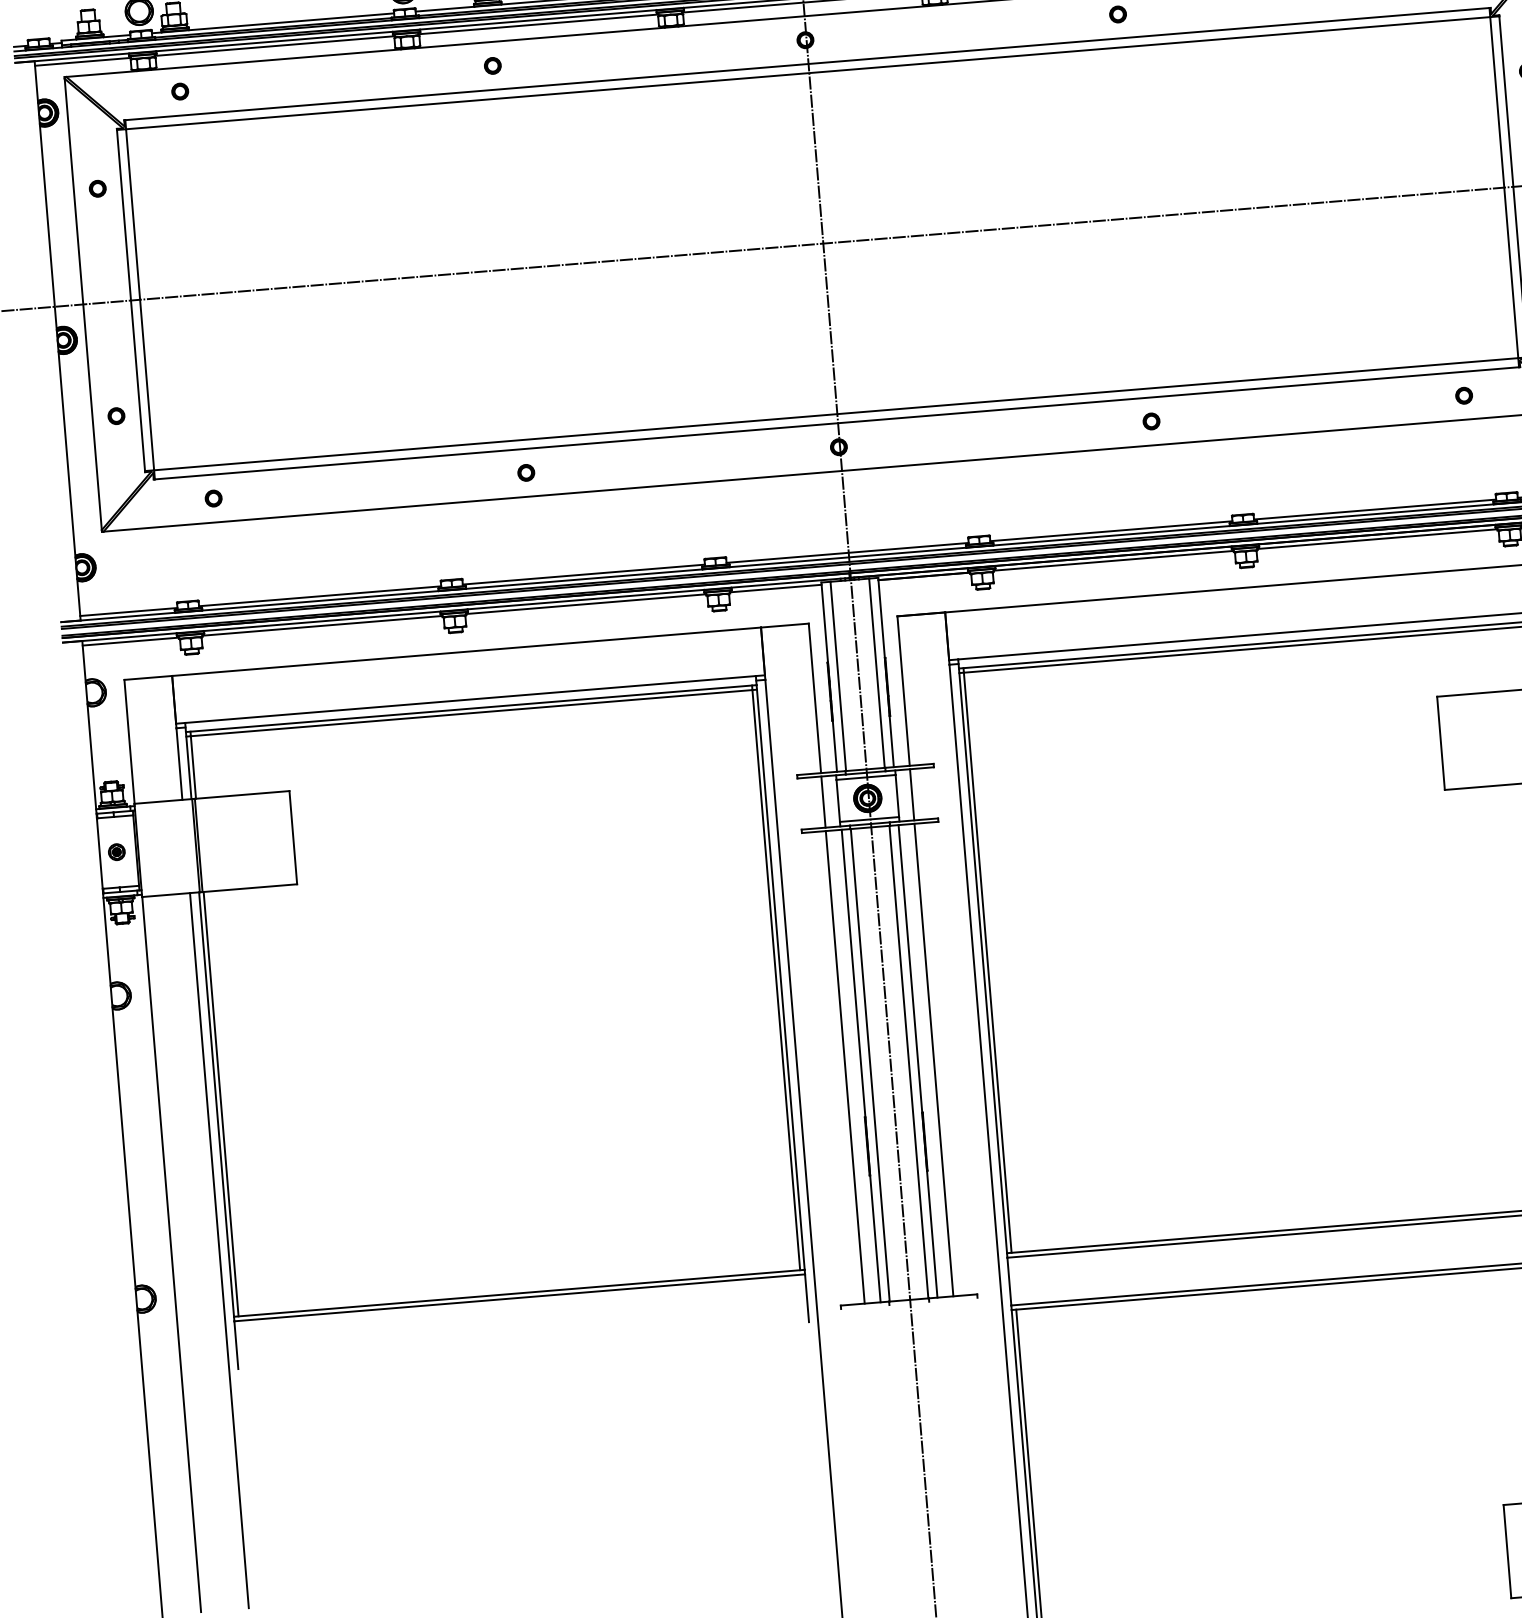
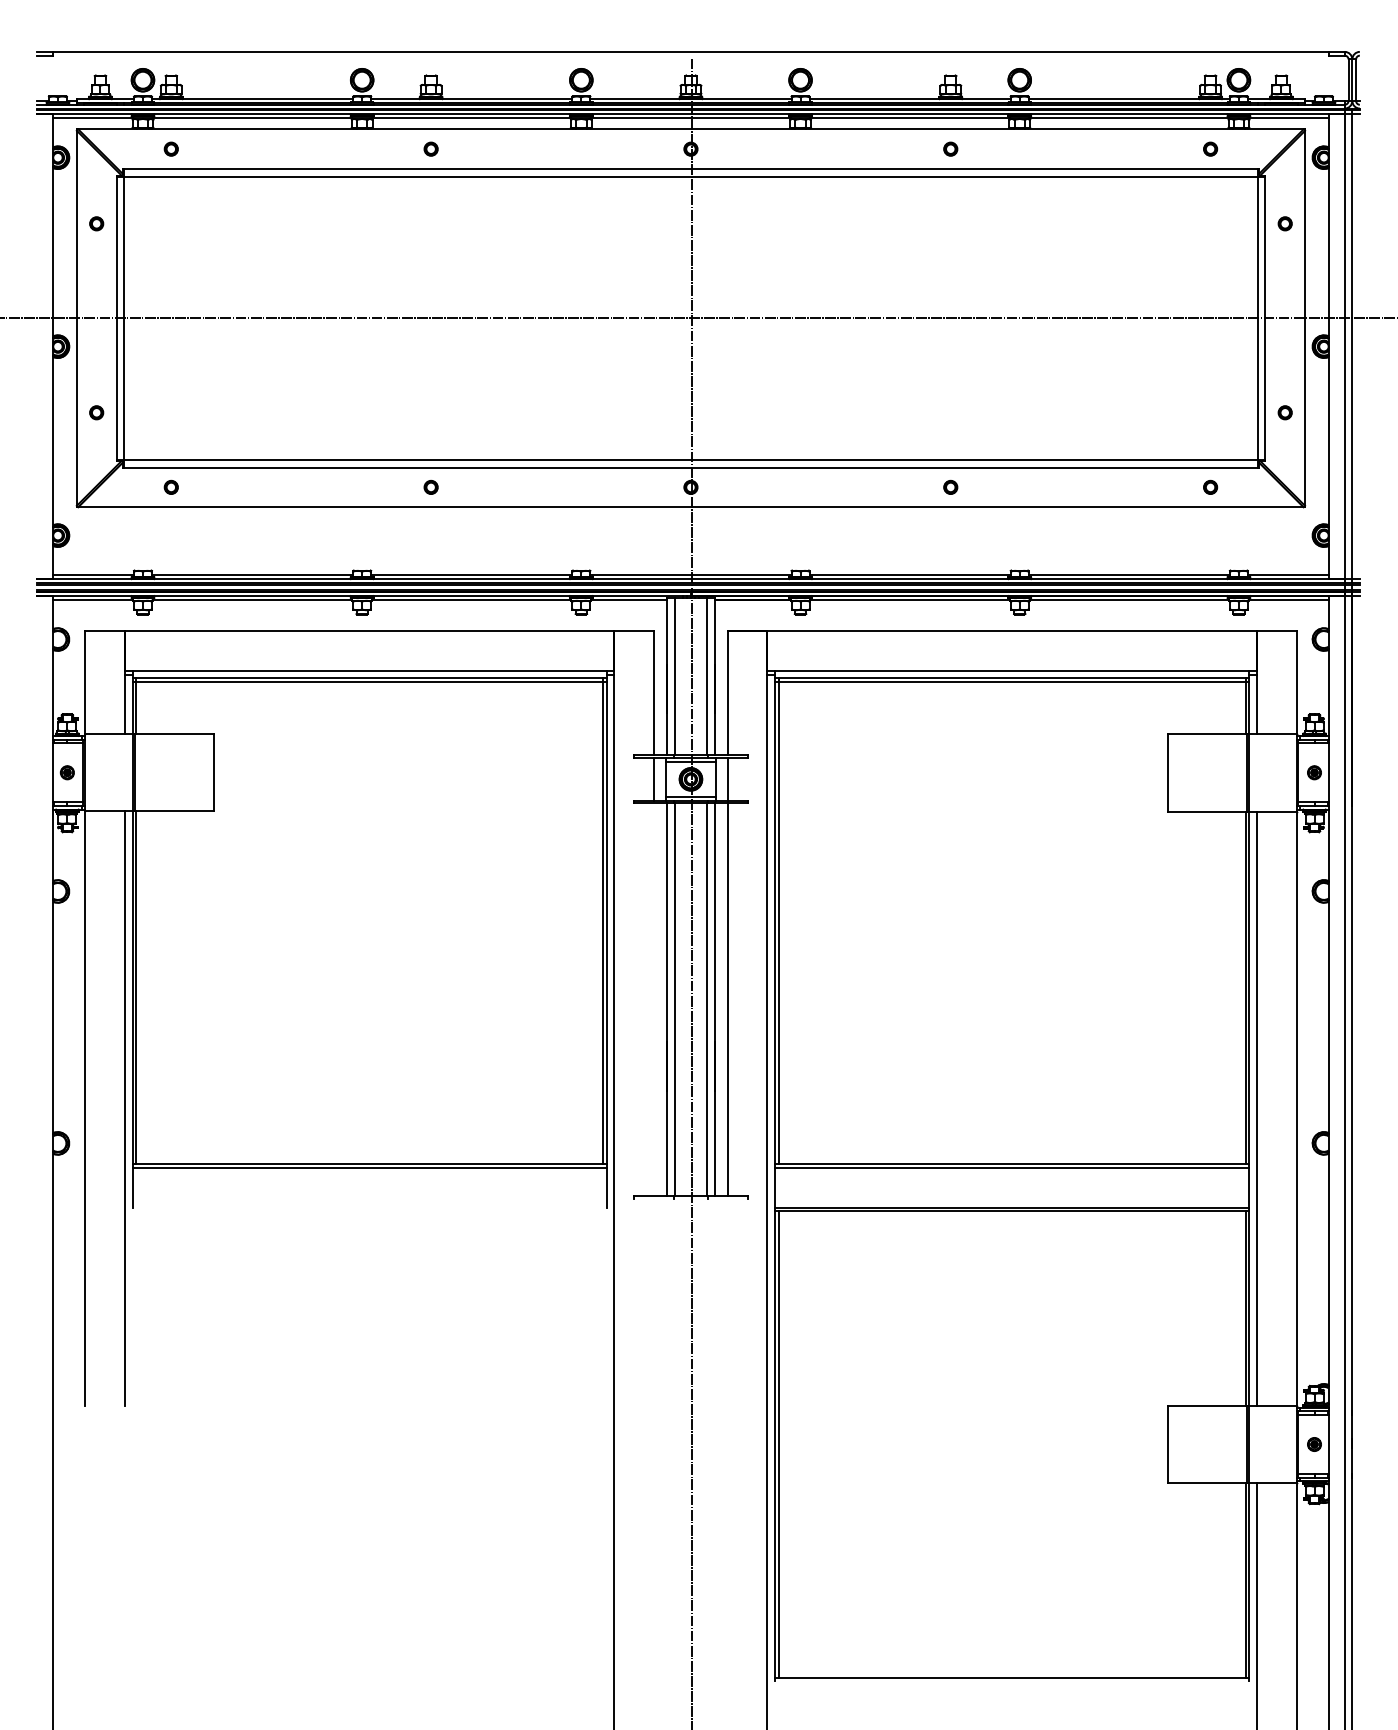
line: (845, 1066) -> (654, 999), removed

